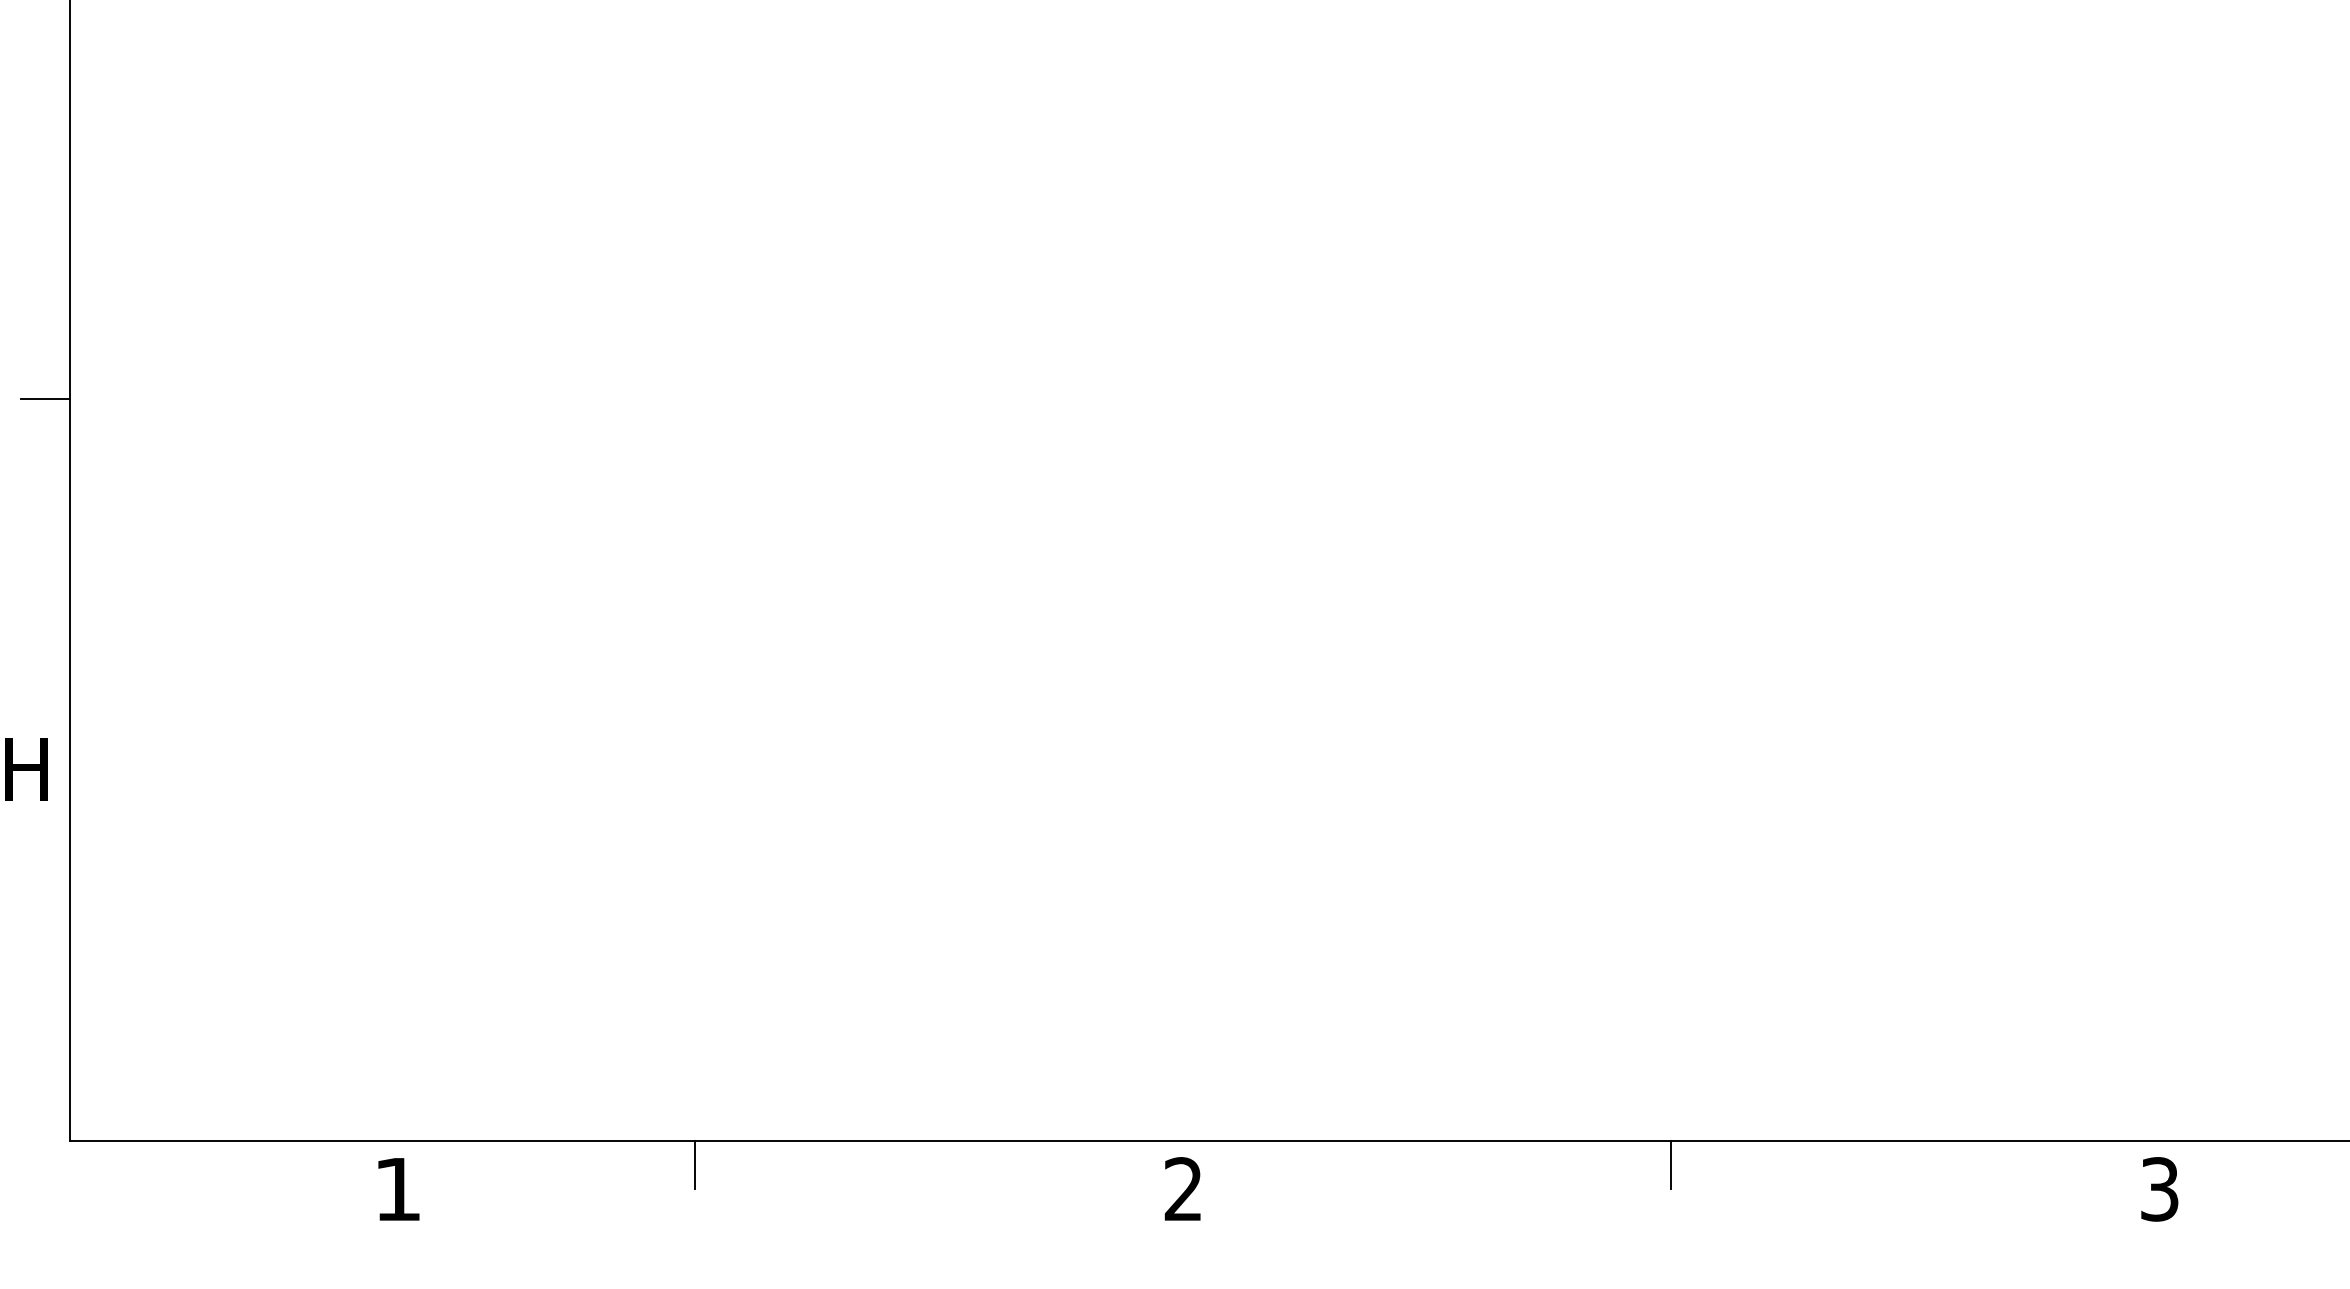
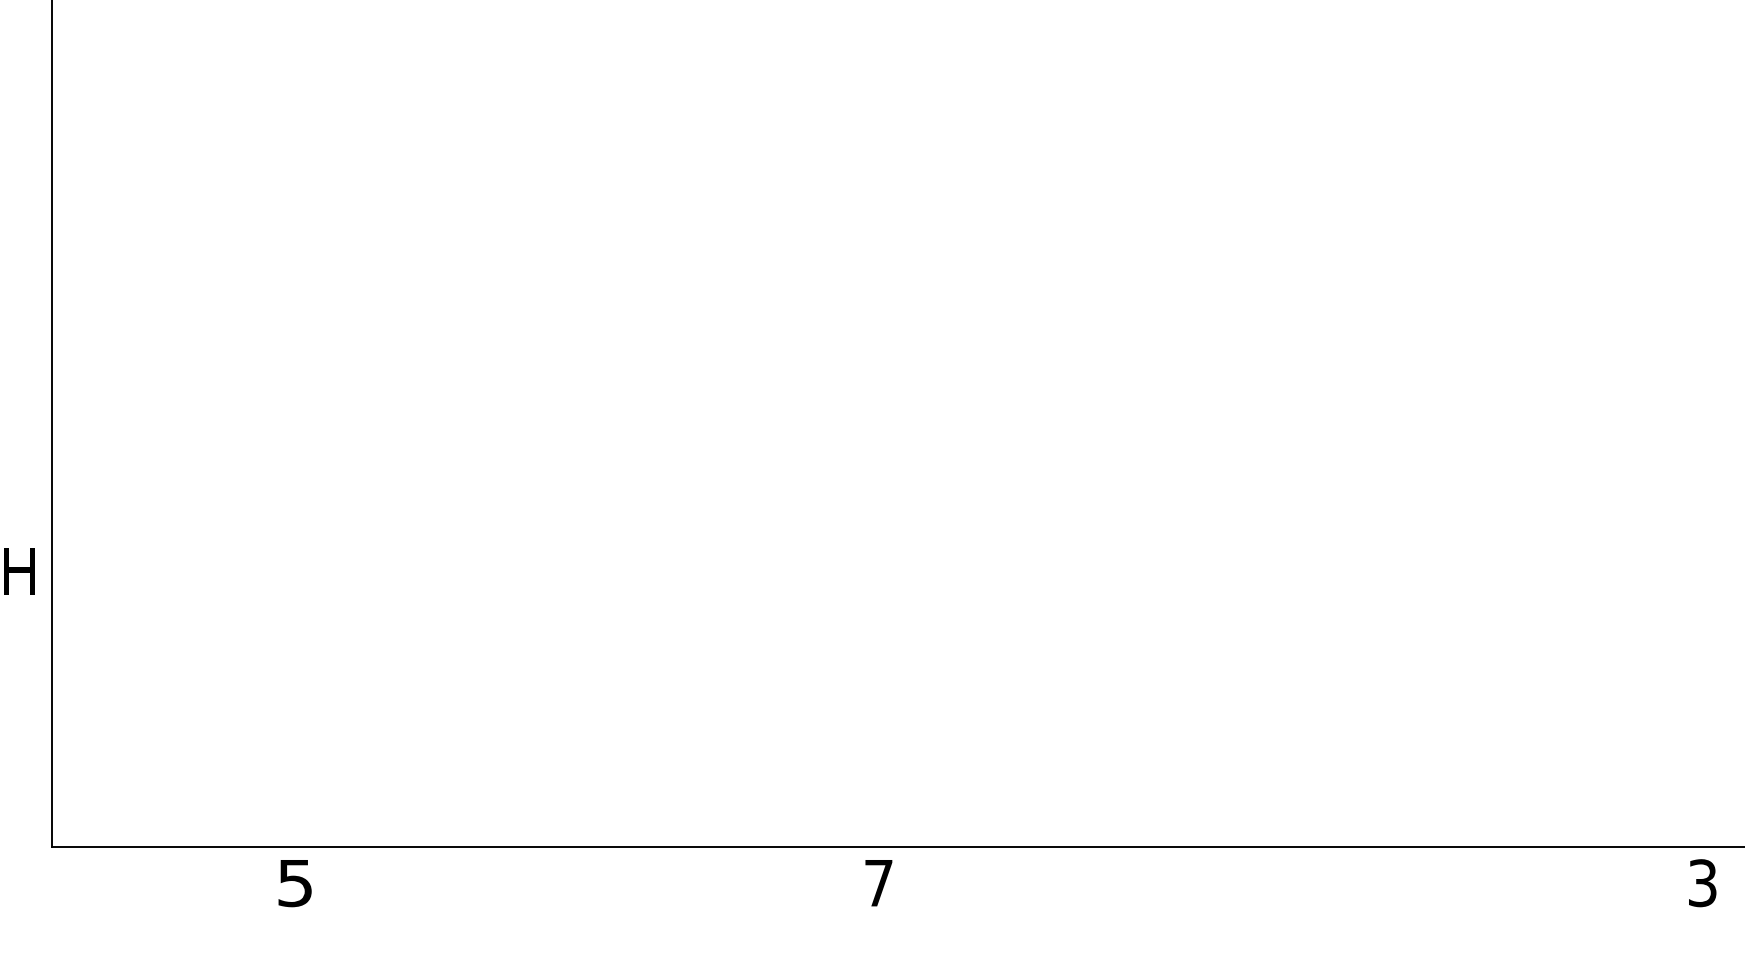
line: (44, 398) -> (32, 295), removed
line: (694, 1164) -> (515, 864), removed
line: (1670, 1164) -> (1240, 864), removed
text: (1182, 1188) -> (878, 882), 2 -> 7
text: (397, 1189) -> (295, 883), 1 -> 5
text: (2159, 1189) -> (1702, 883), moved

